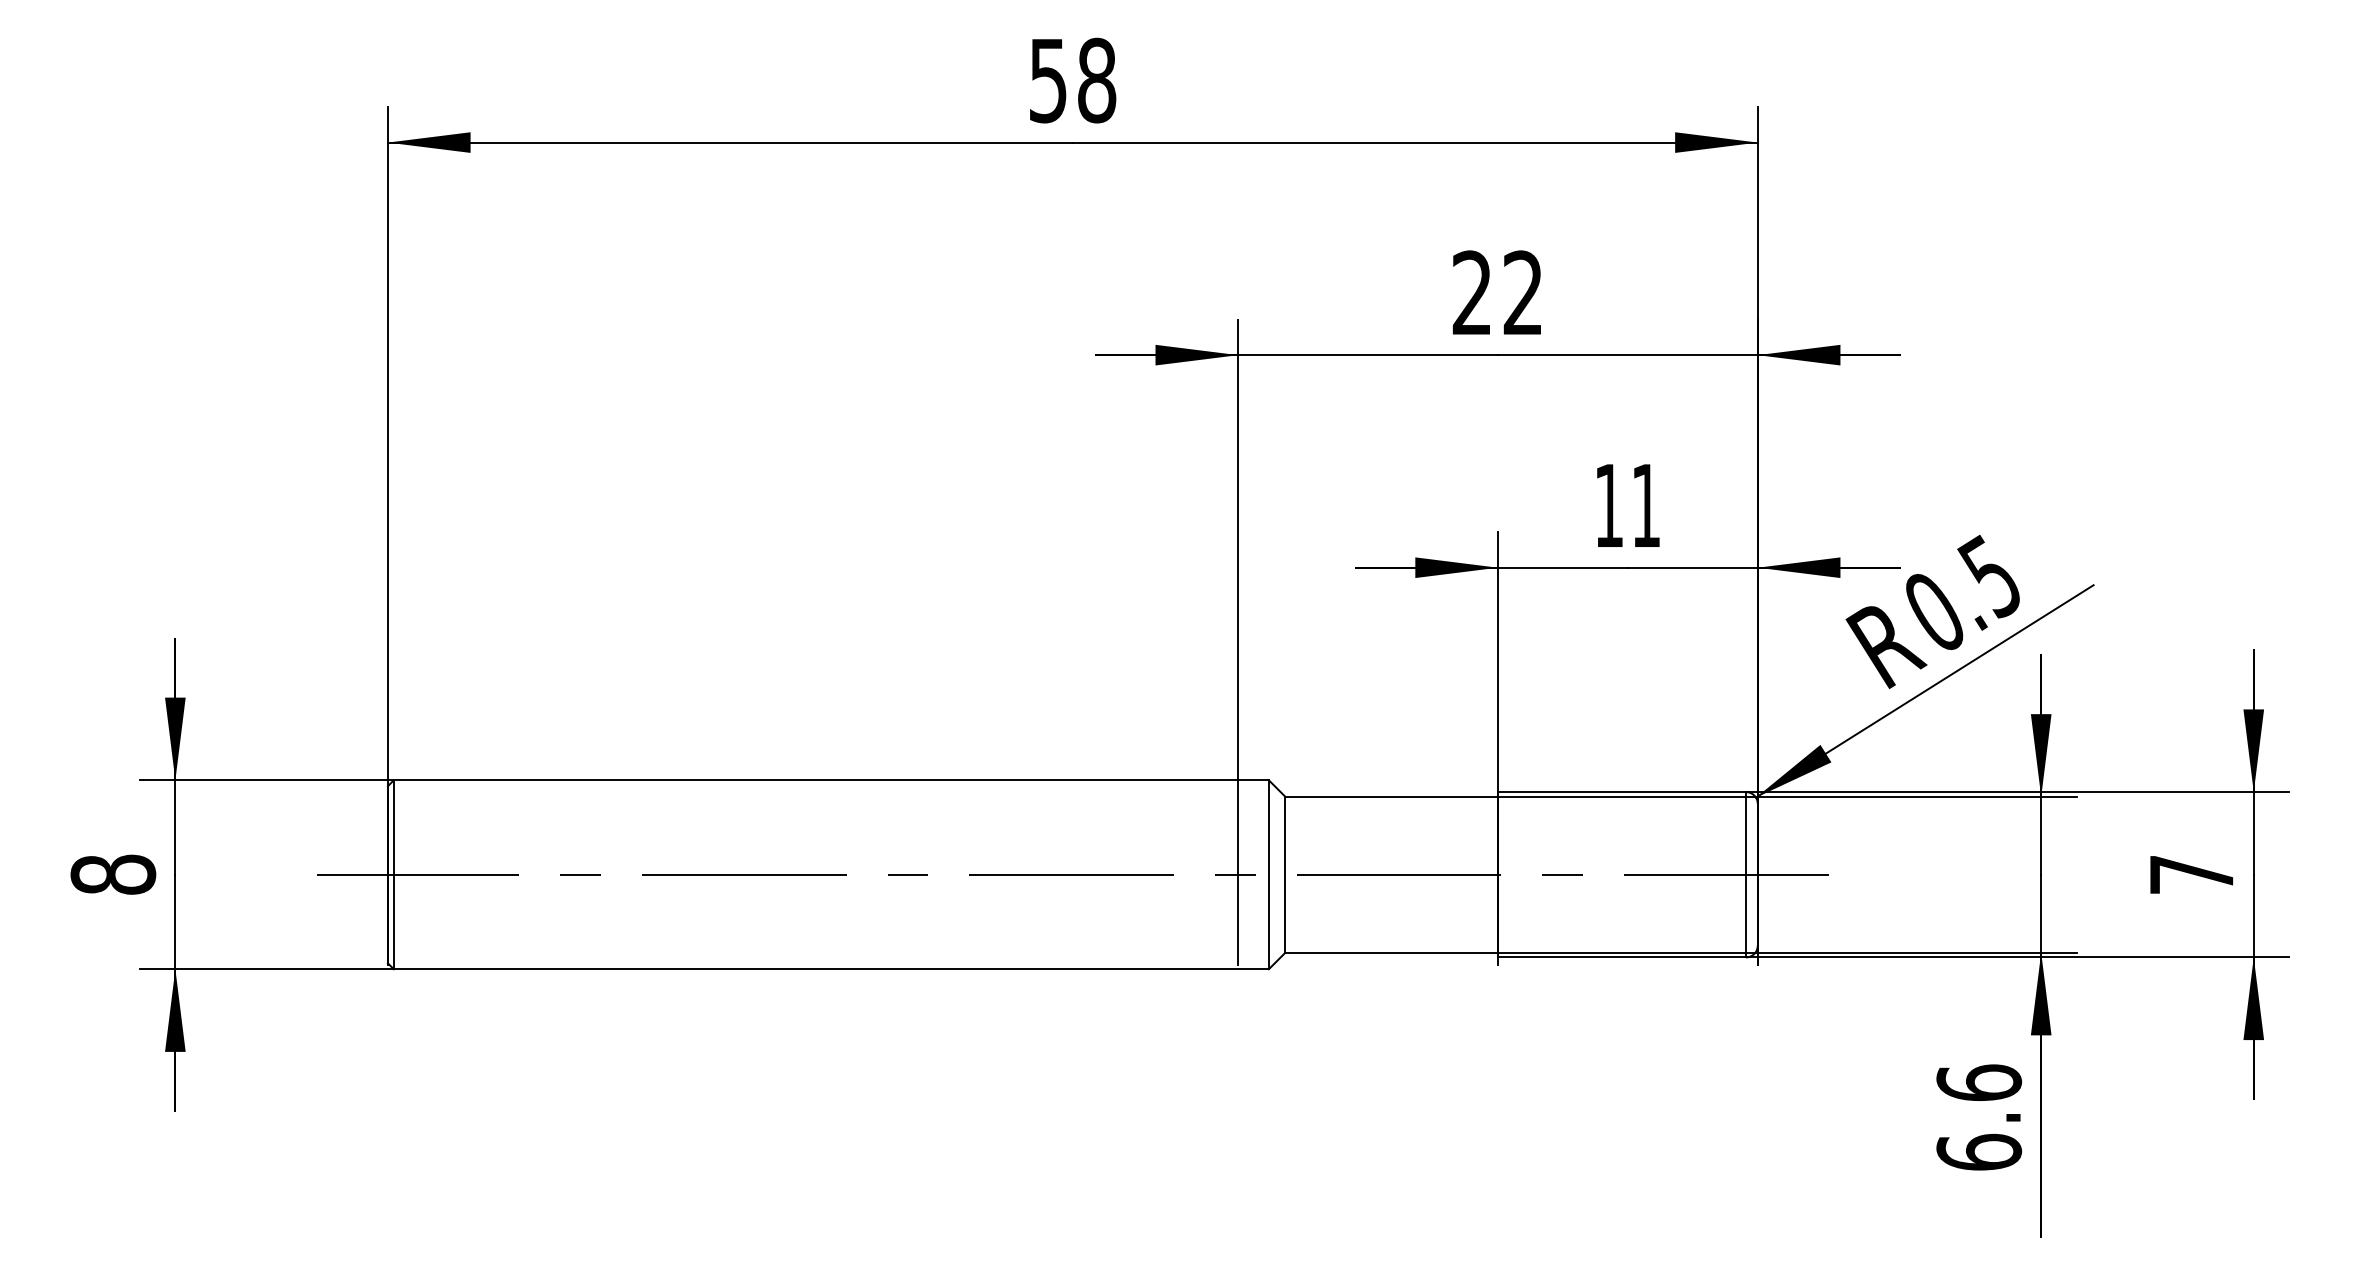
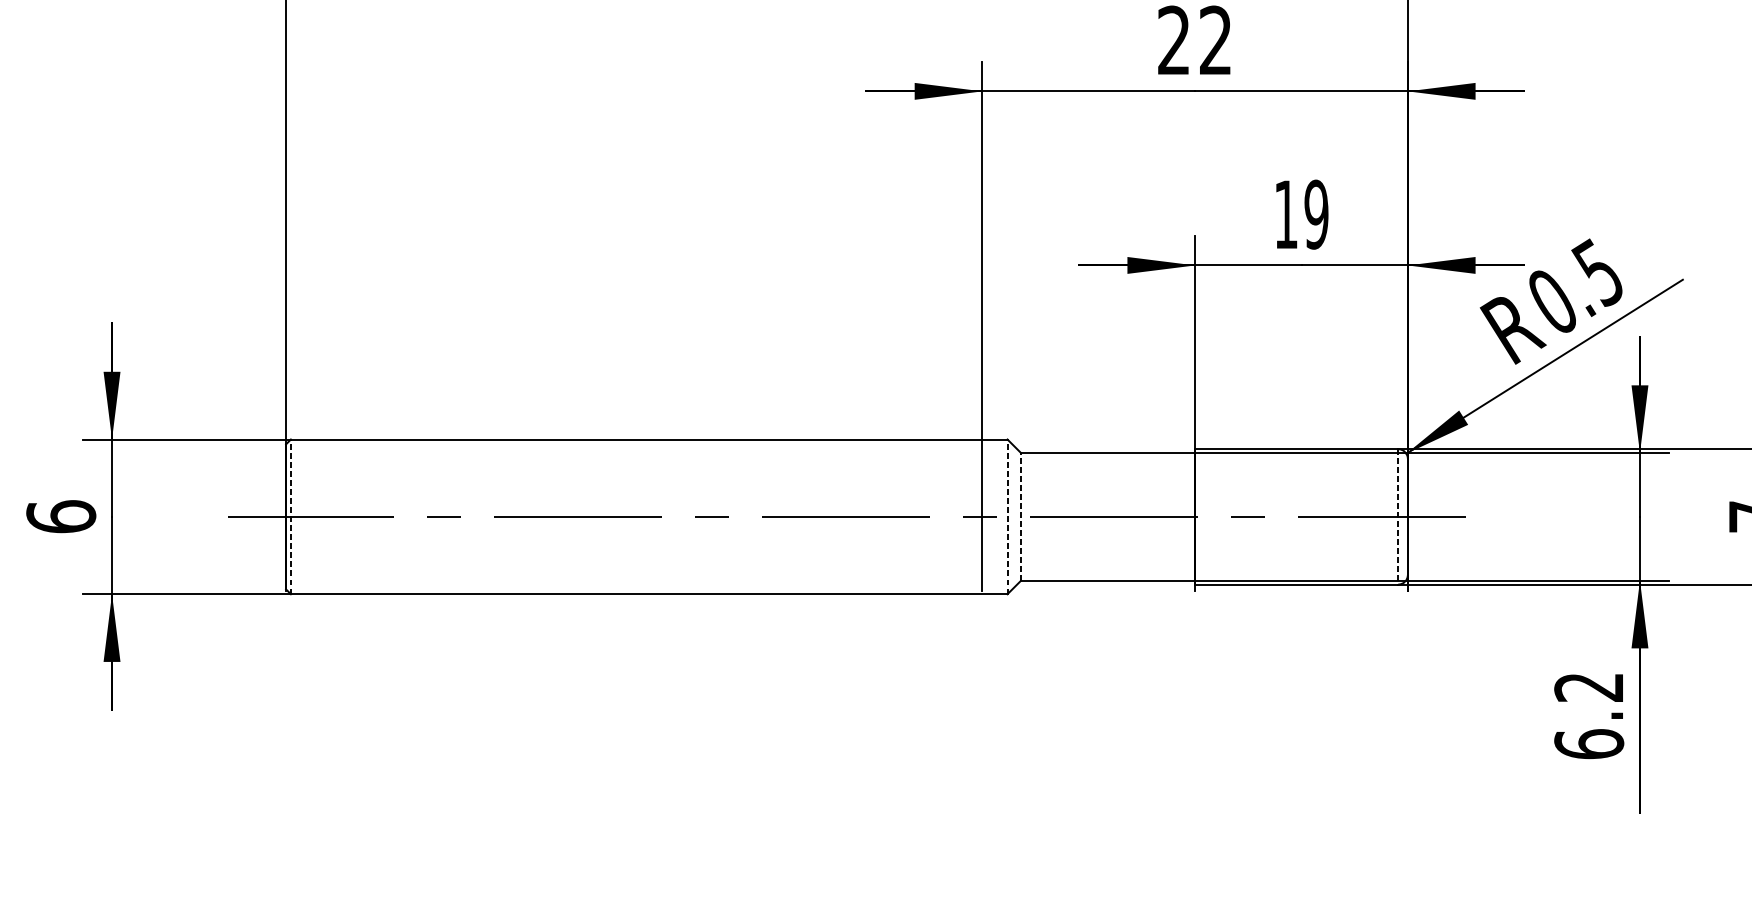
text: (1645, 505) -> (1315, 214), 11 -> 19
text: (113, 874) -> (61, 516), 8 -> 6
line: (393, 874) -> (290, 516), solid -> dashed
line: (1268, 874) -> (1007, 516), solid -> dashed
line: (1285, 874) -> (1021, 516), solid -> dashed
line: (1745, 874) -> (1397, 516), solid -> dashed
text: (1979, 1082) -> (1589, 686), 6.6 -> 6.2

